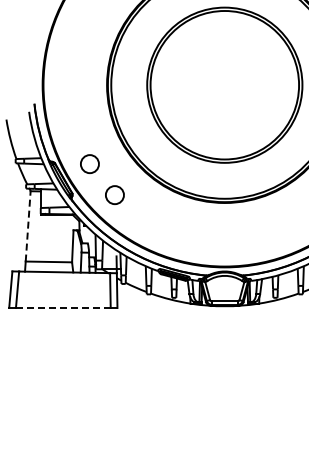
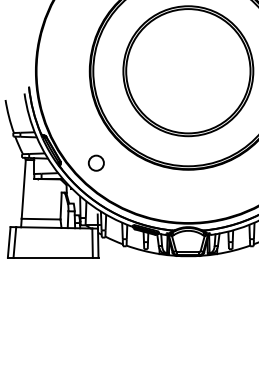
circle: (89, 163) -> (75, 136), removed
line: (28, 225) -> (24, 188), dashed -> solid
line: (63, 307) -> (53, 257), dashed -> solid

